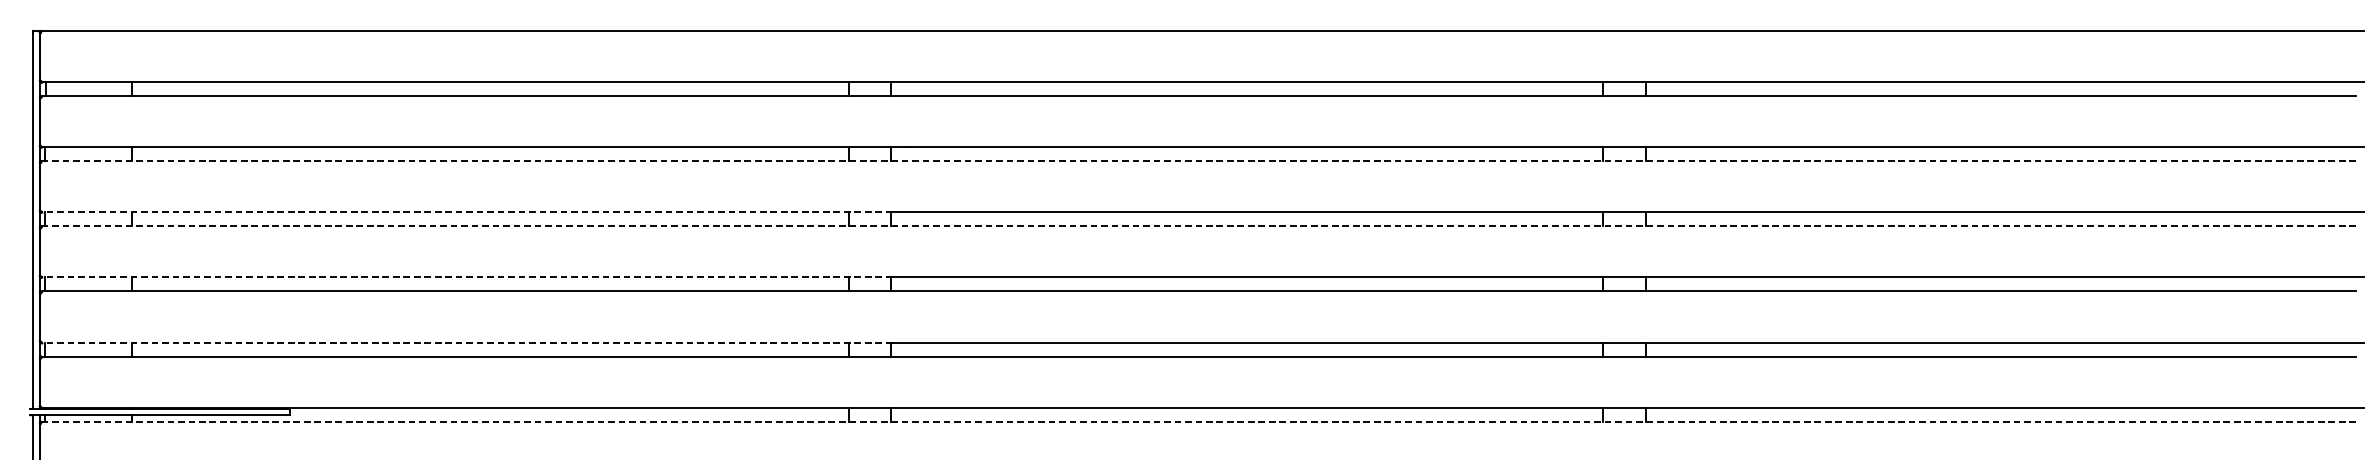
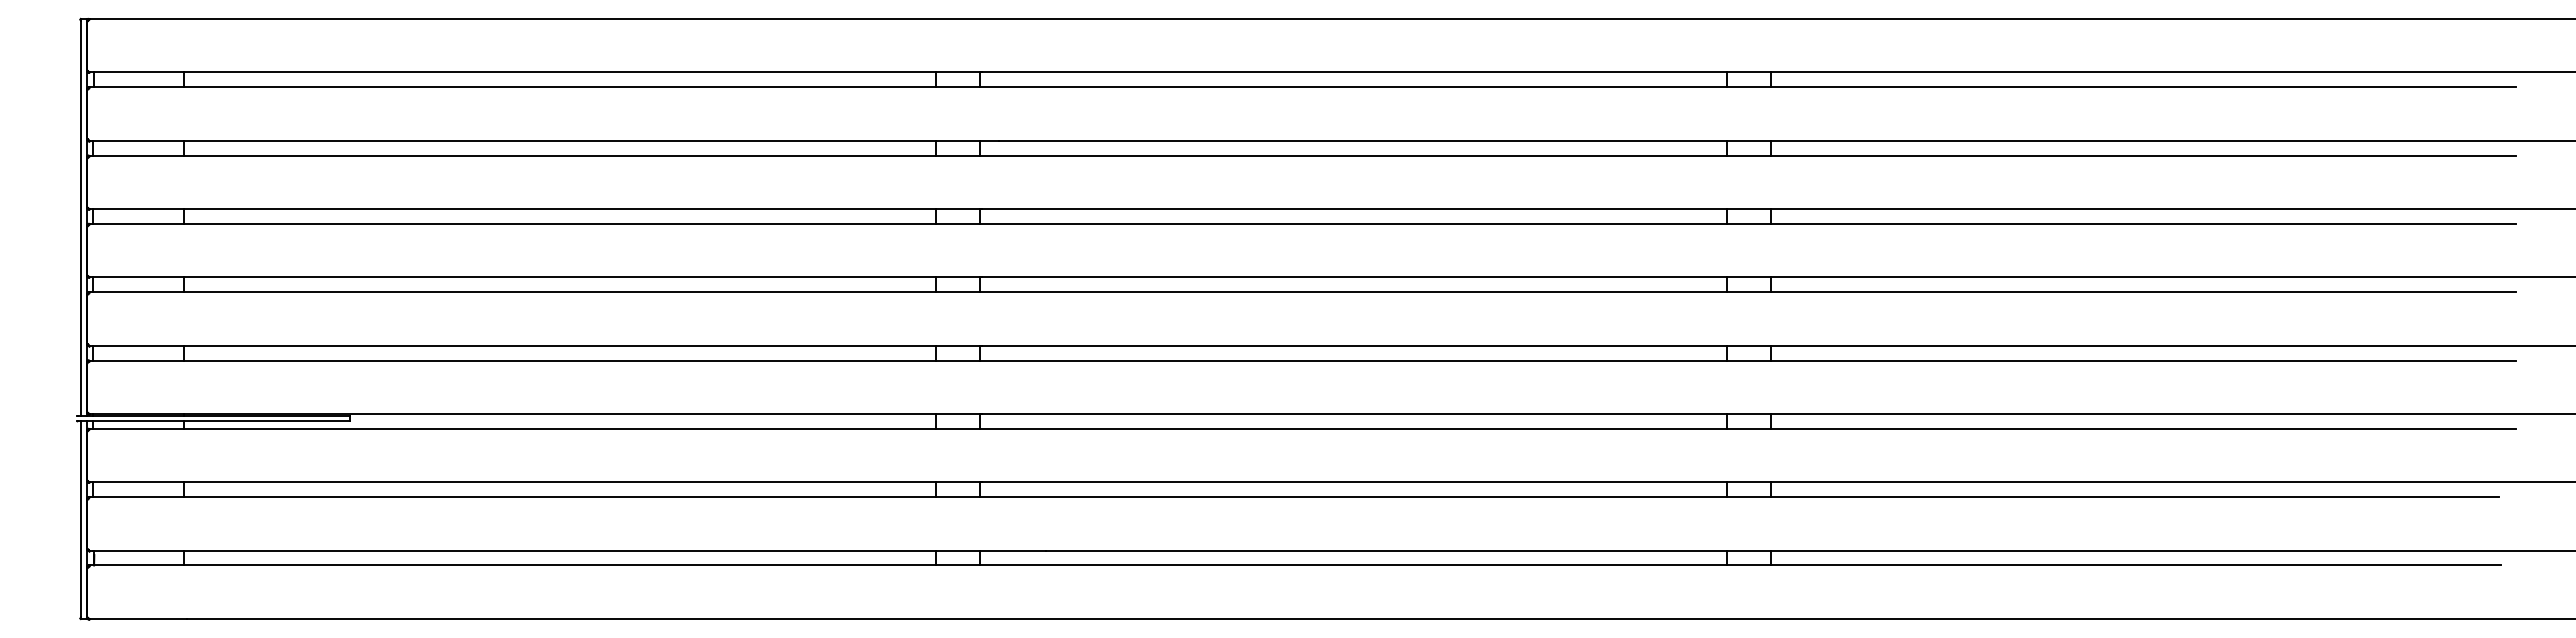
line: (1198, 161) -> (1302, 155), dashed -> solid
line: (467, 212) -> (535, 209), dashed -> solid
line: (1198, 225) -> (1302, 223), dashed -> solid
line: (467, 277) -> (535, 277), dashed -> solid
line: (467, 342) -> (535, 345), dashed -> solid
line: (1198, 421) -> (1302, 428), dashed -> solid

